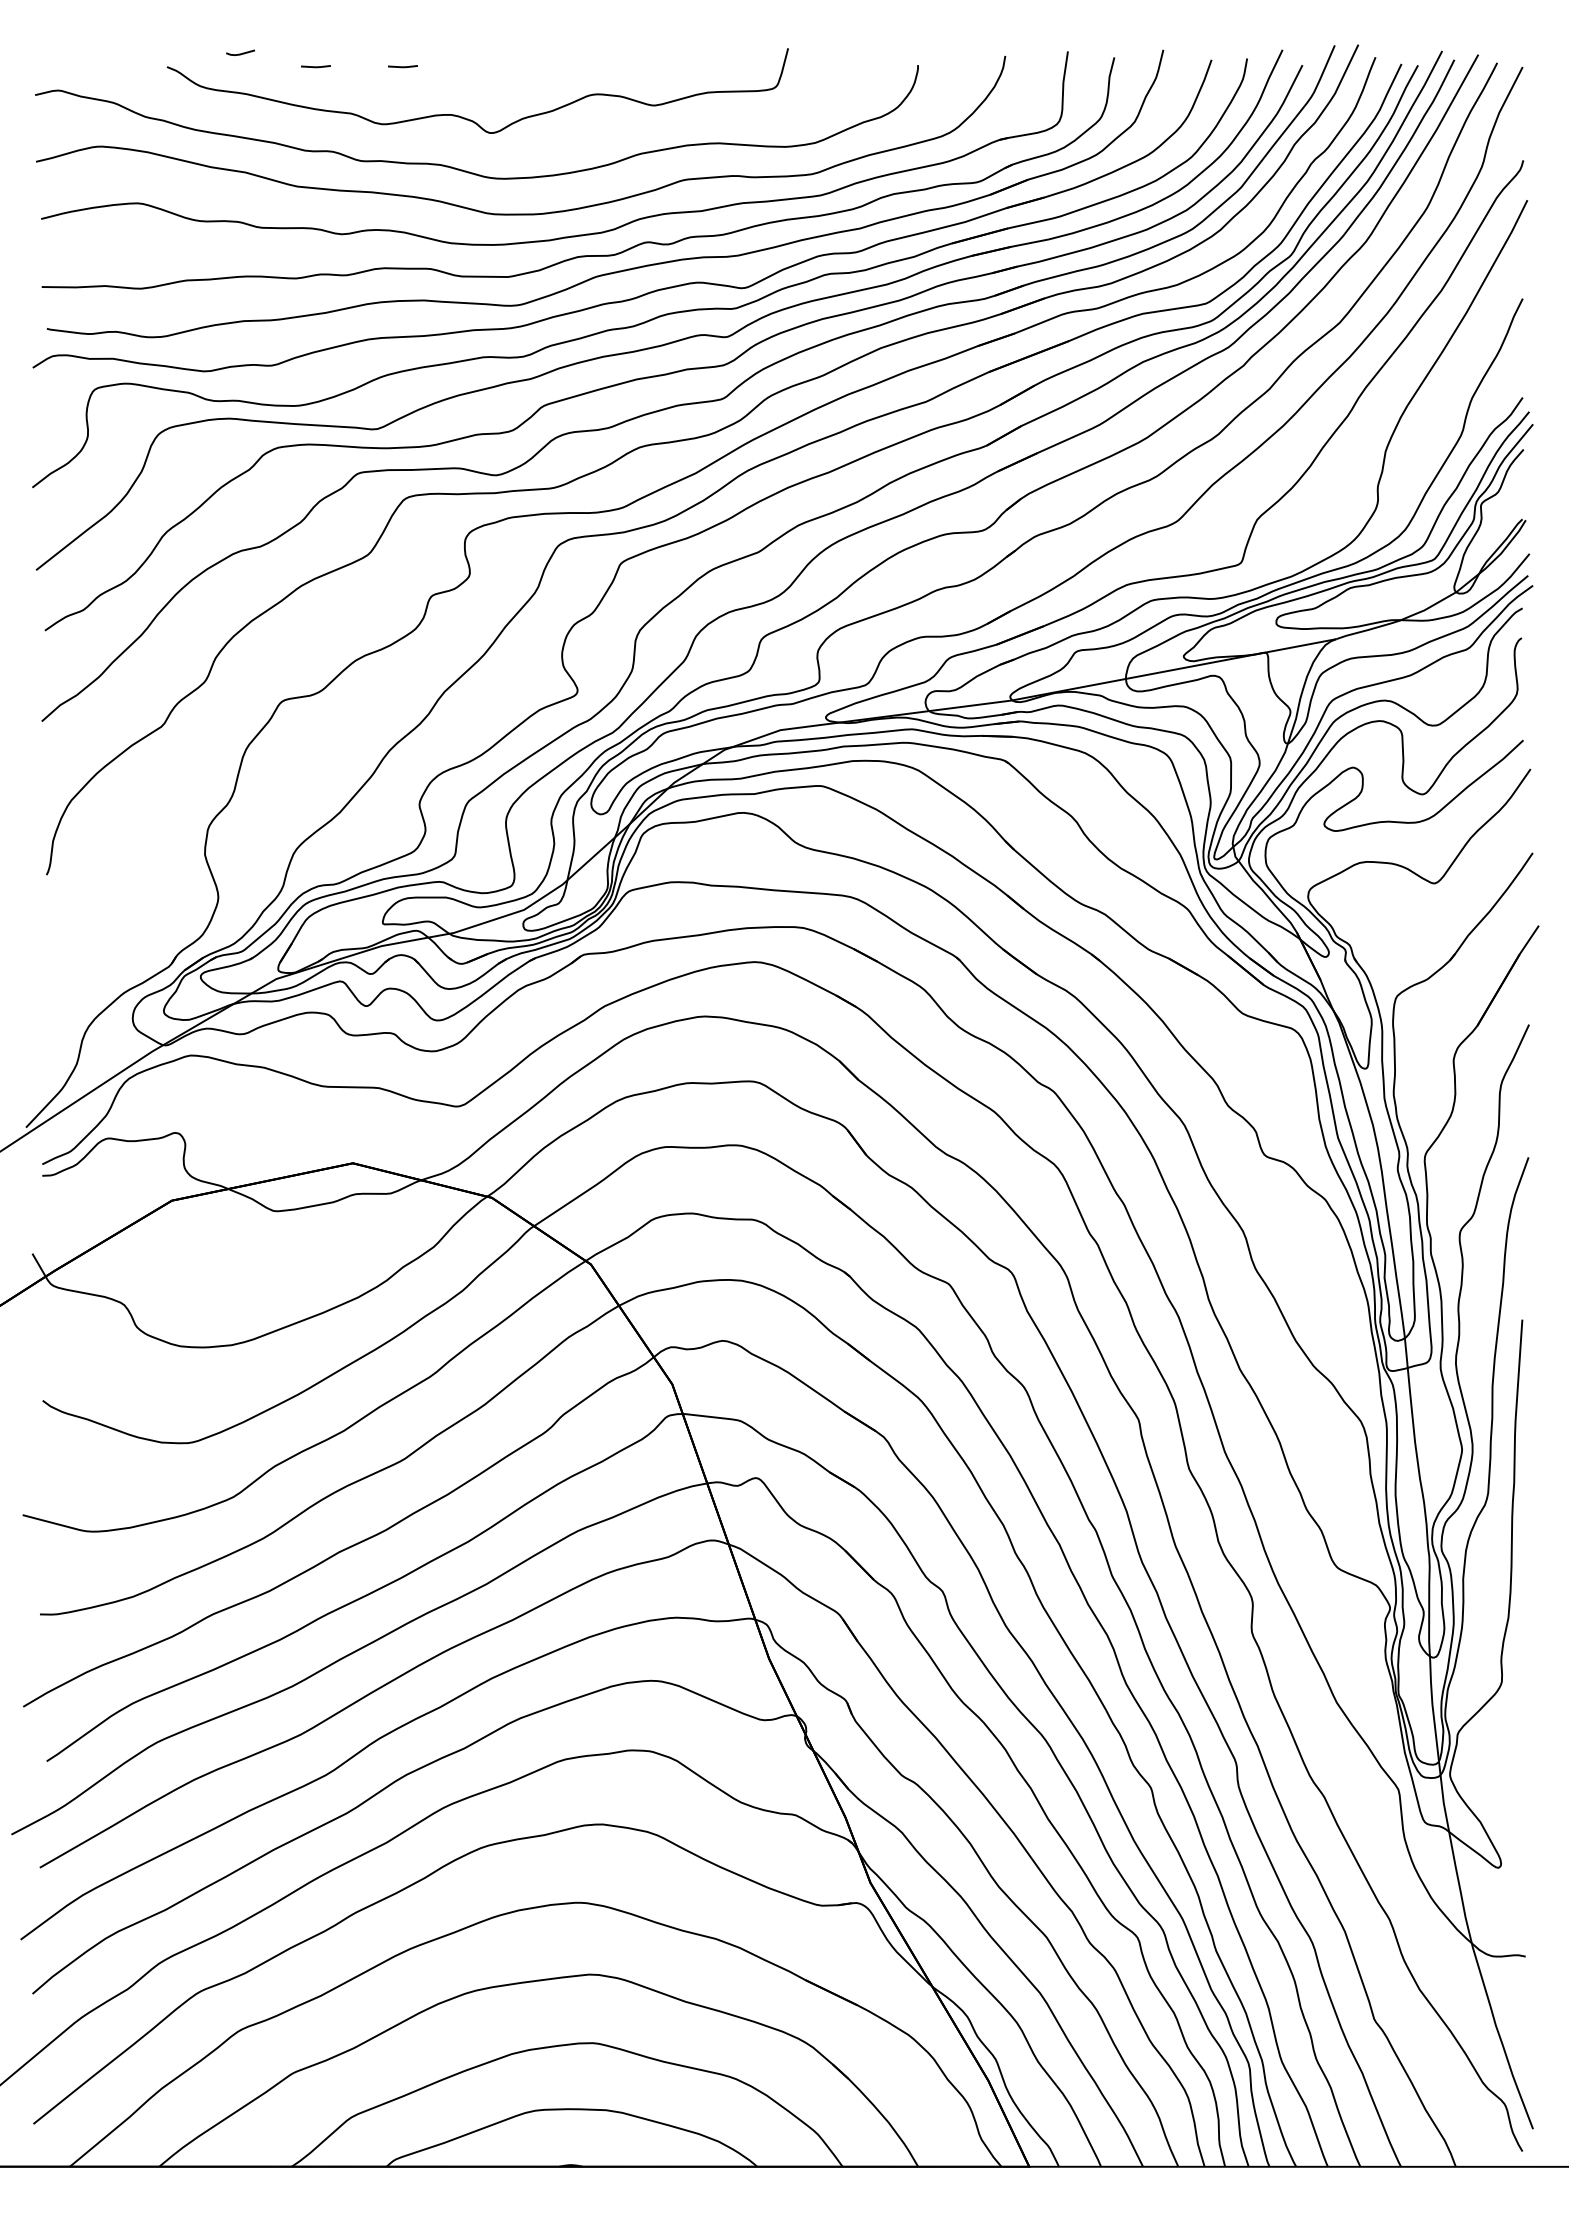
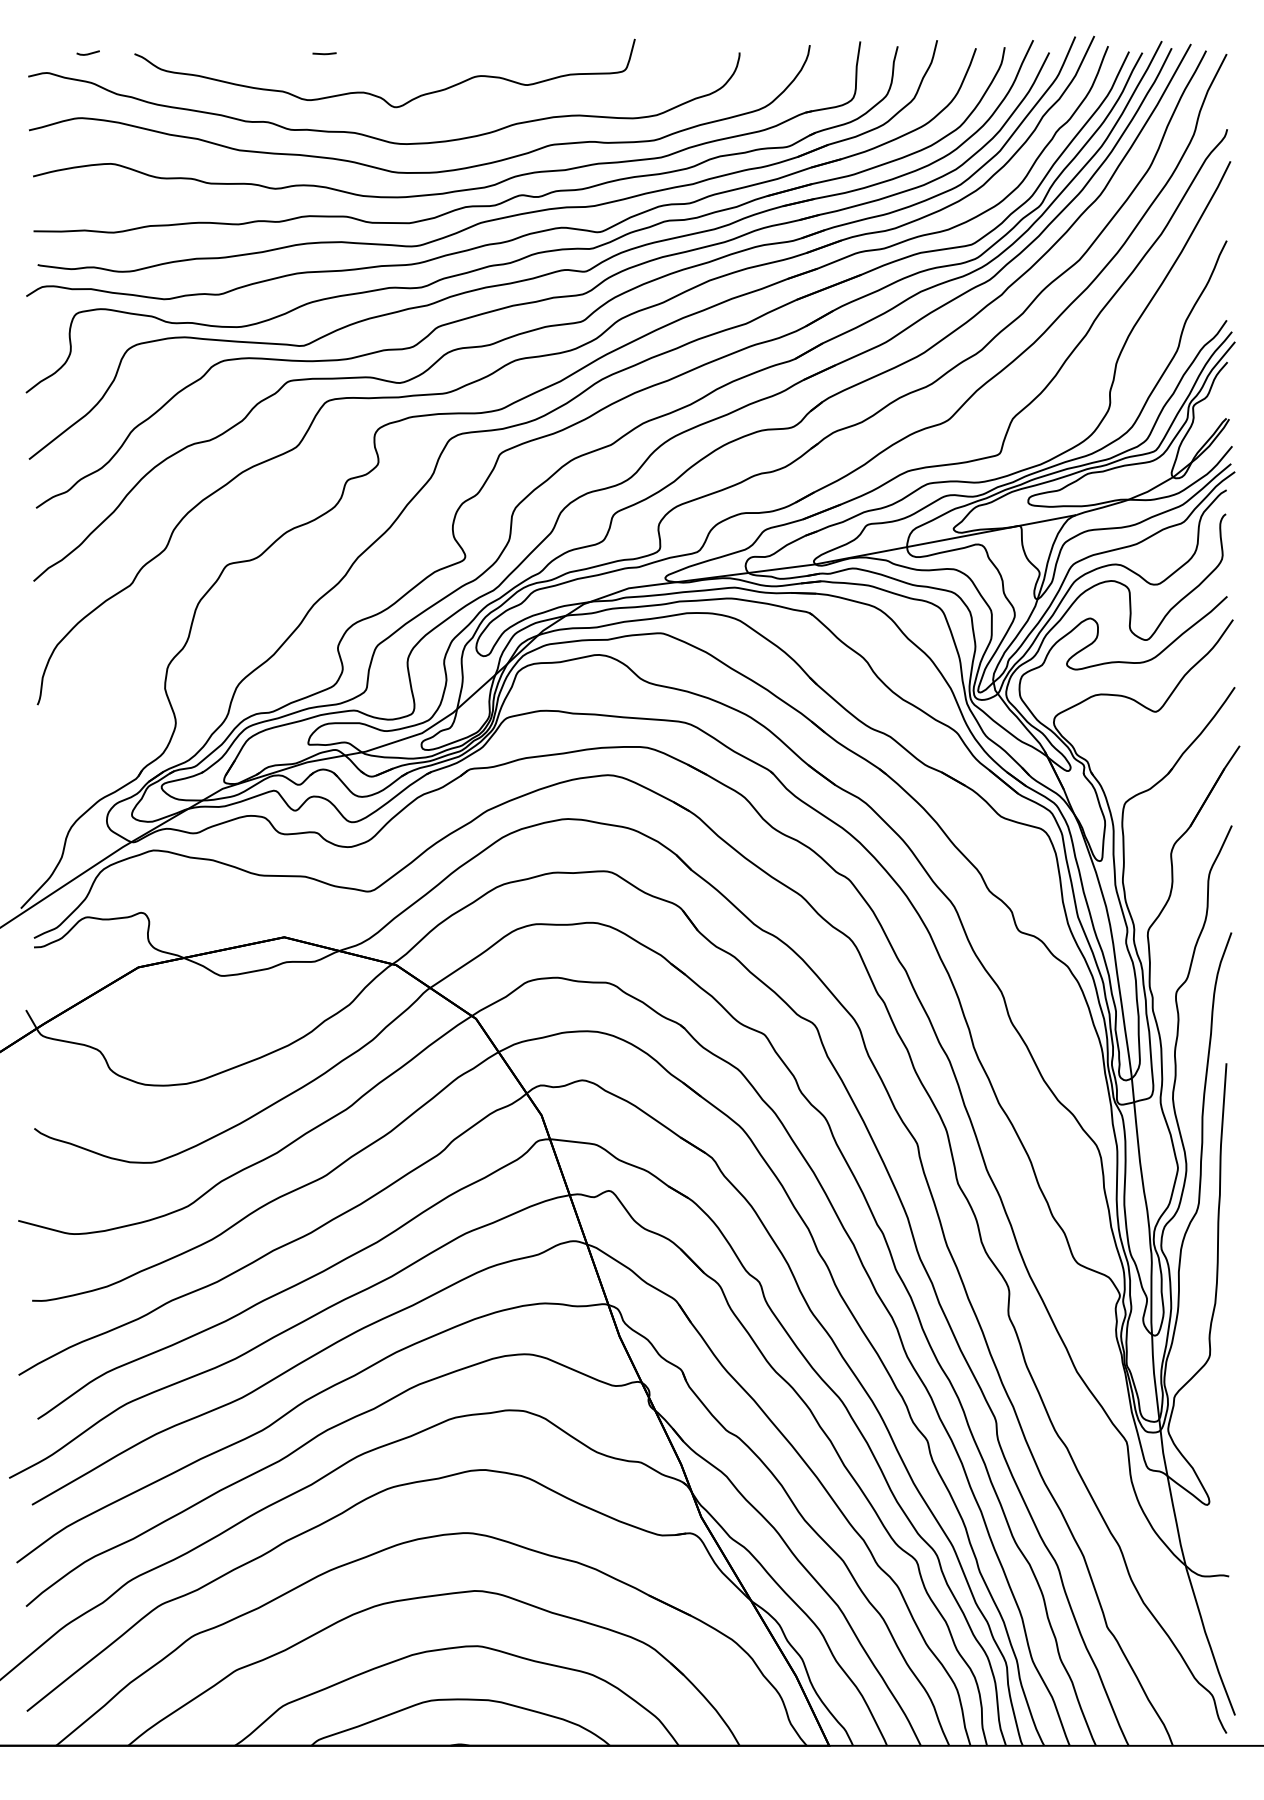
line: (240, 53) -> (88, 53), moved
line: (315, 66) -> (254, 53), removed

